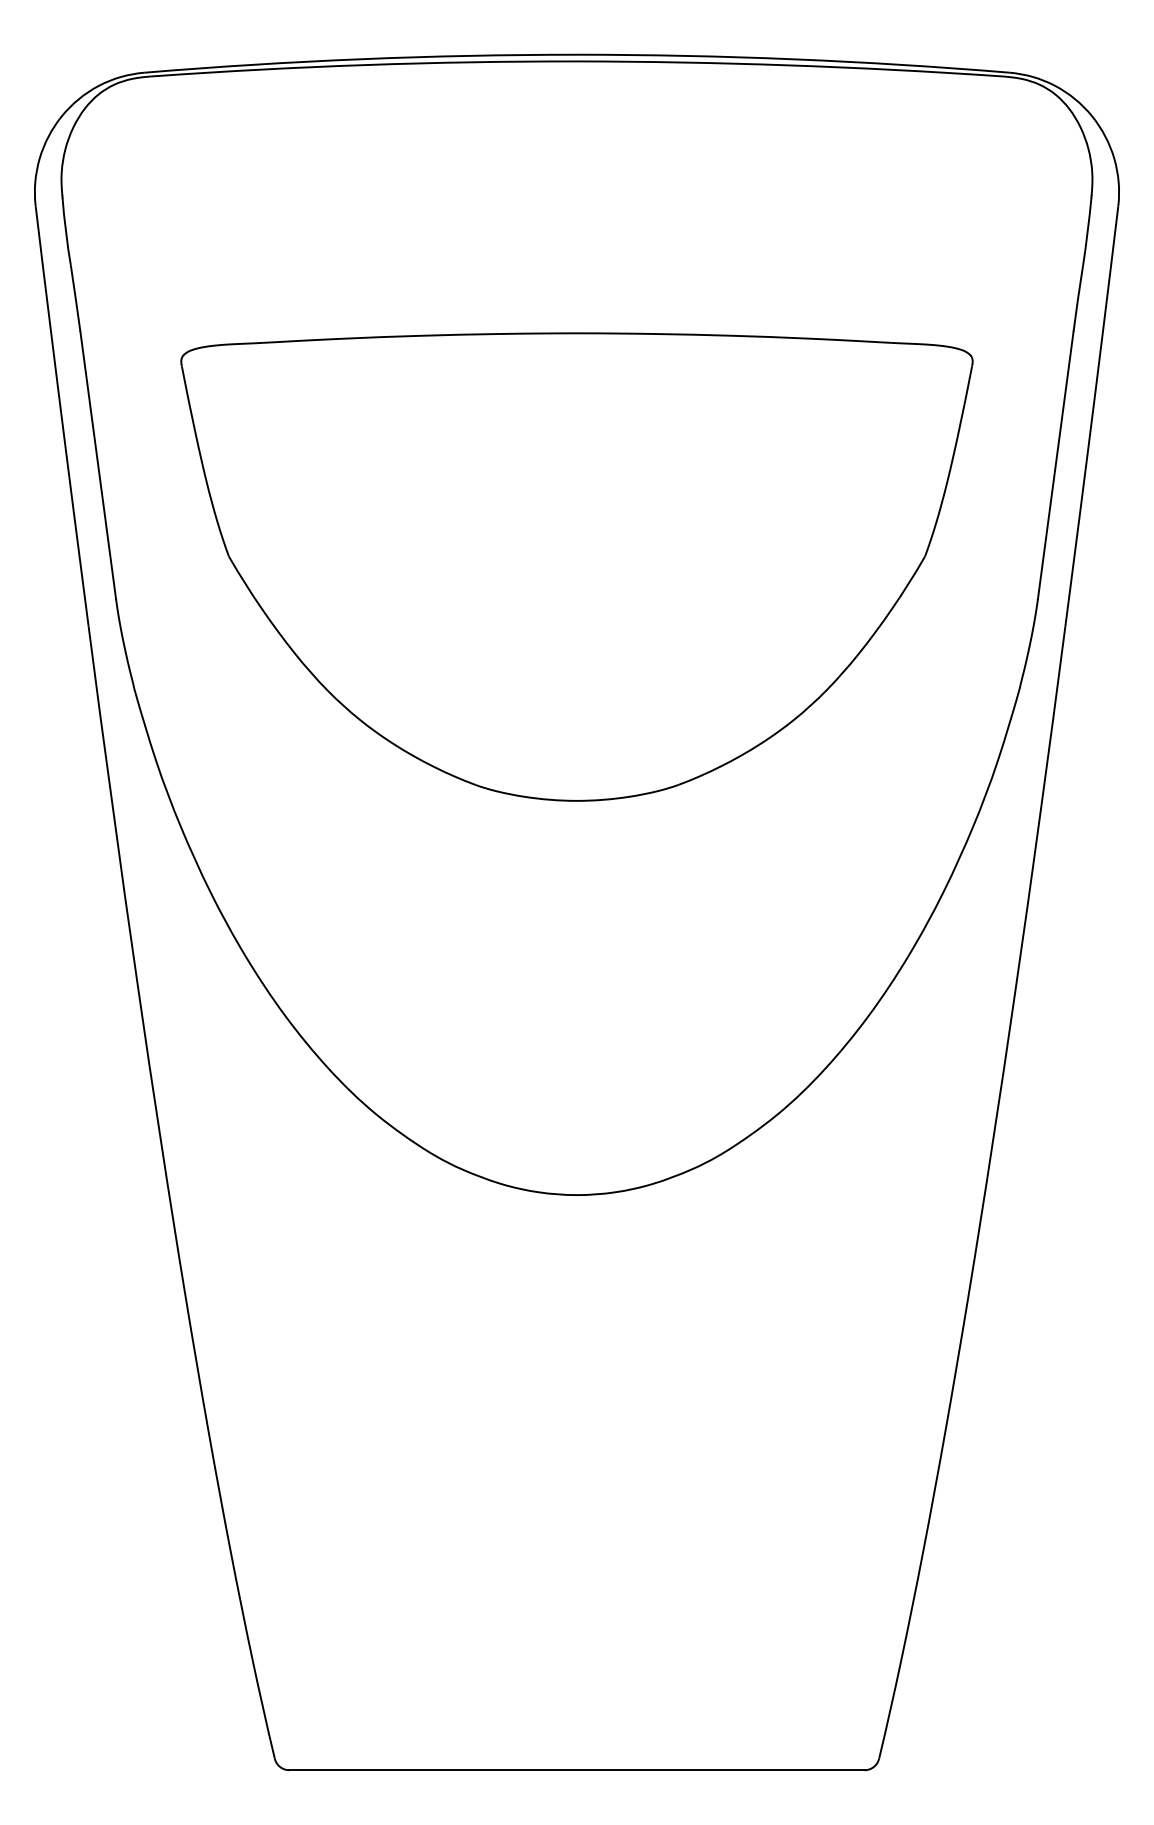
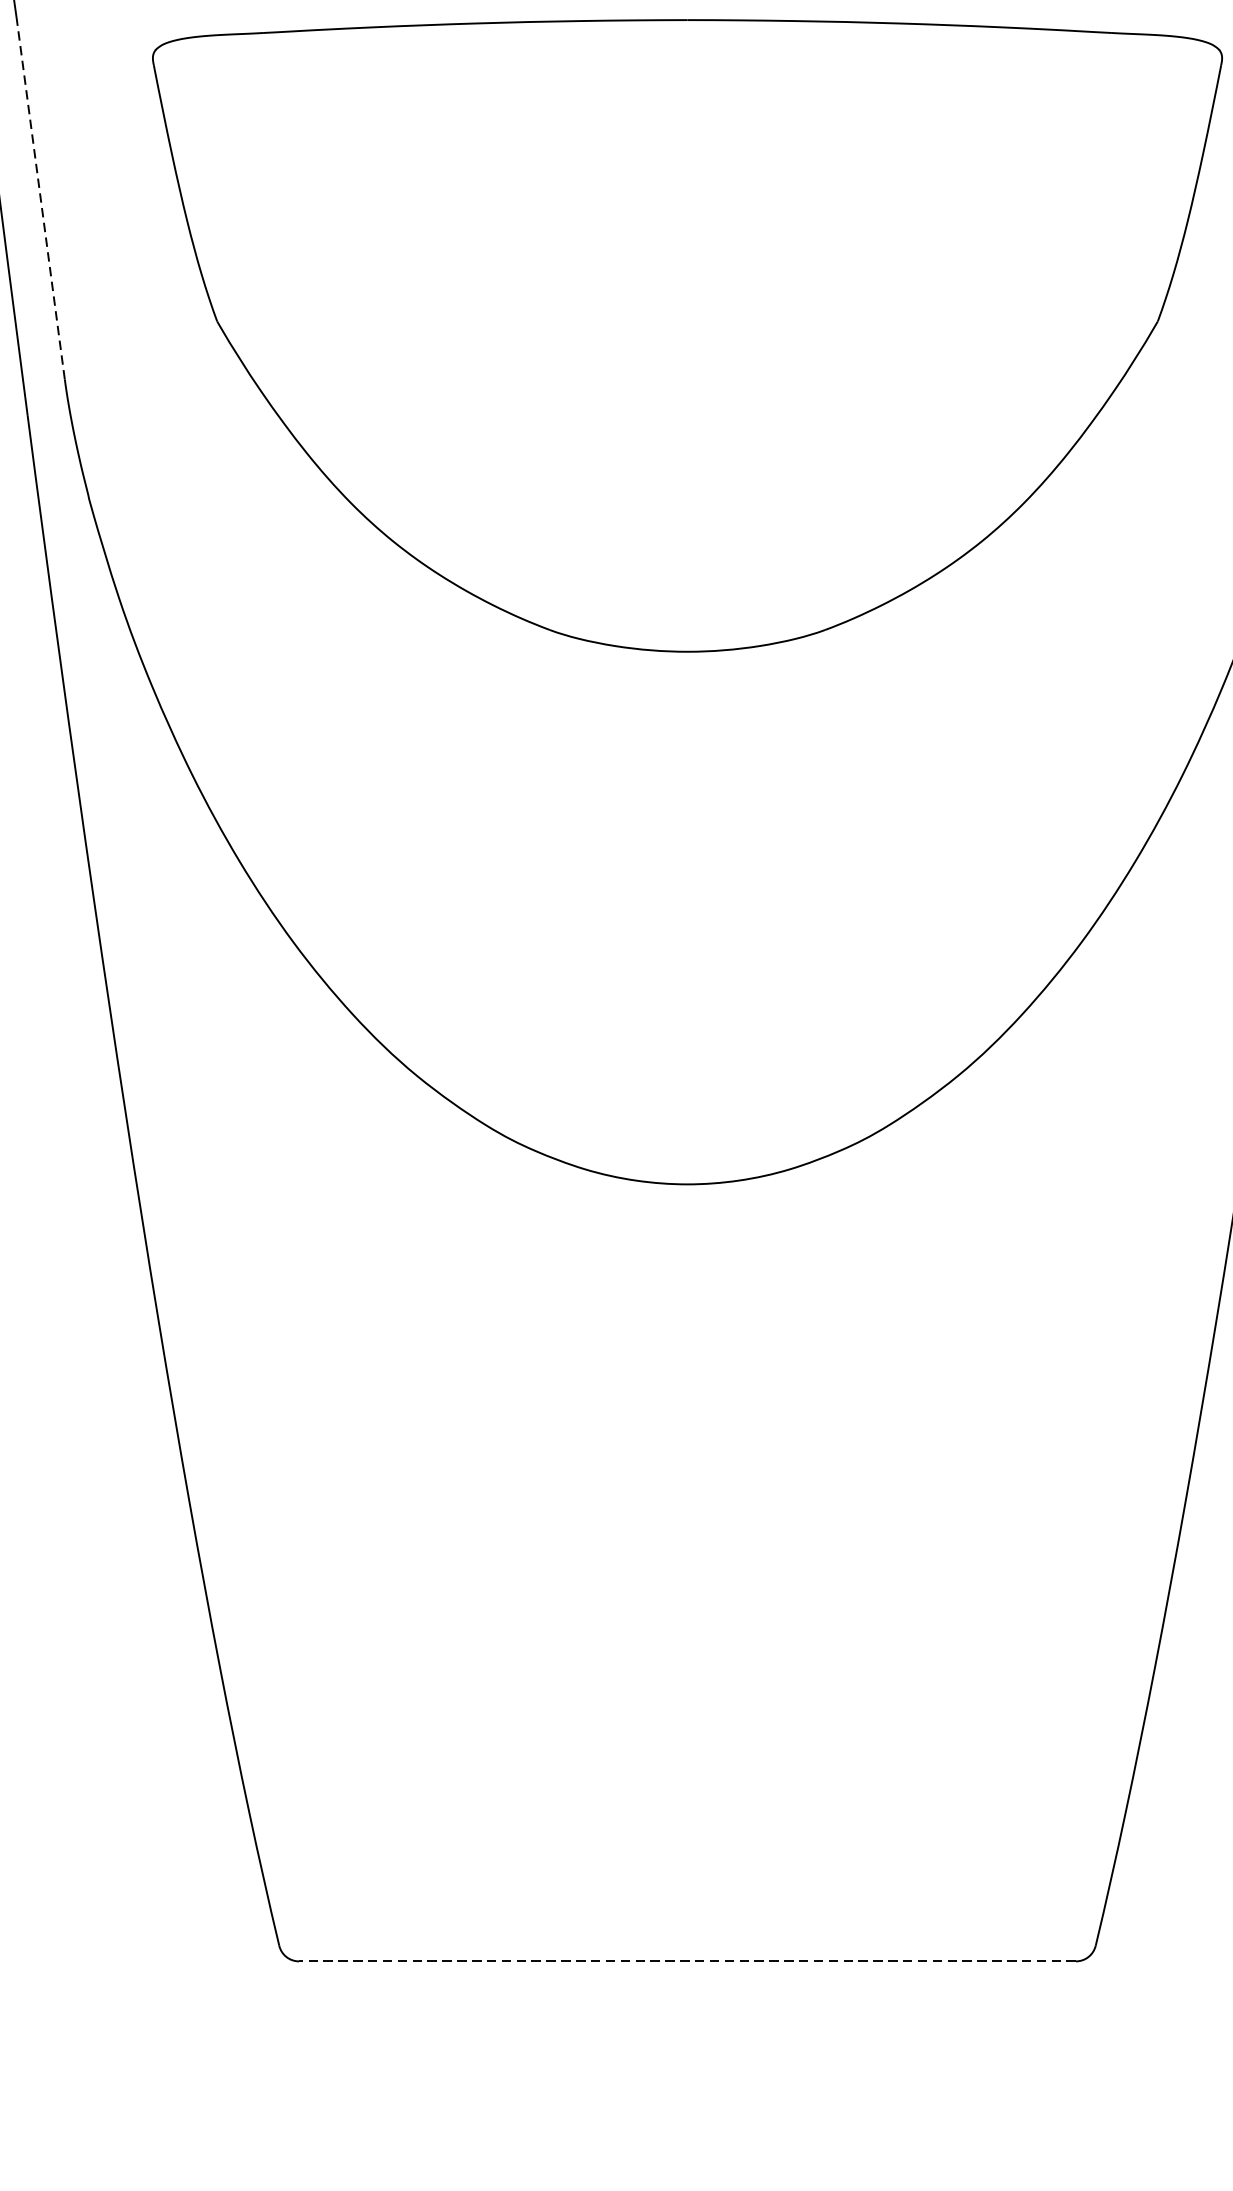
line: (98, 465) -> (41, 198), solid -> dashed
line: (576, 1770) -> (686, 1961), solid -> dashed

